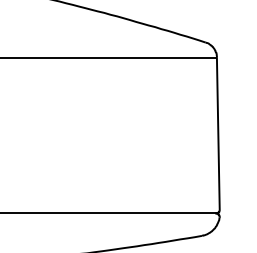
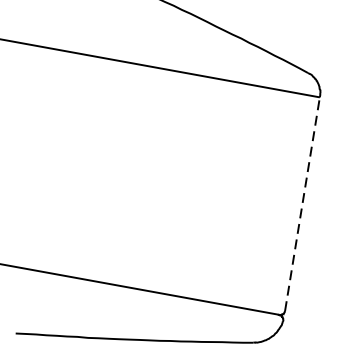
line: (218, 133) -> (302, 203), solid -> dashed

